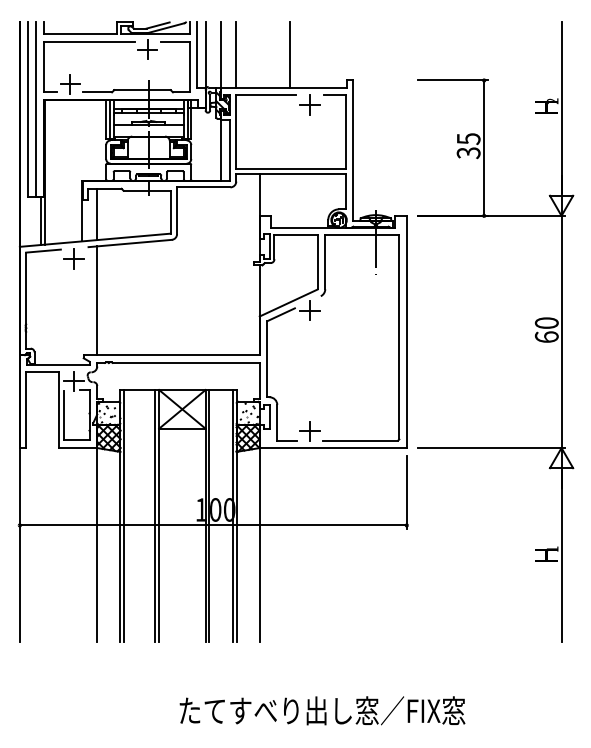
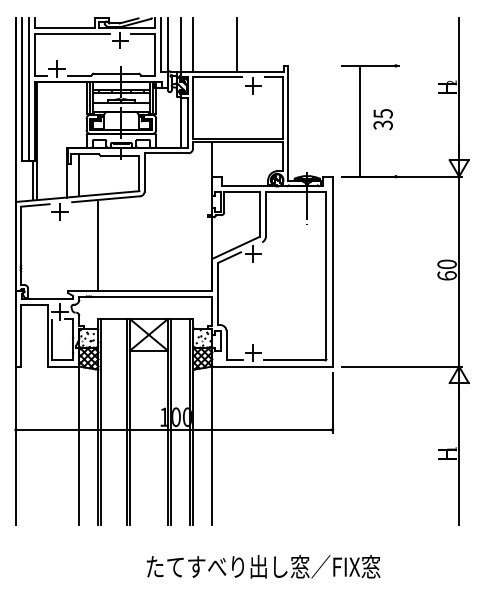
line: (484, 147) -> (360, 120), moved
line: (97, 300) -> (98, 245), moved
text: (322, 710) -> (263, 566), moved

